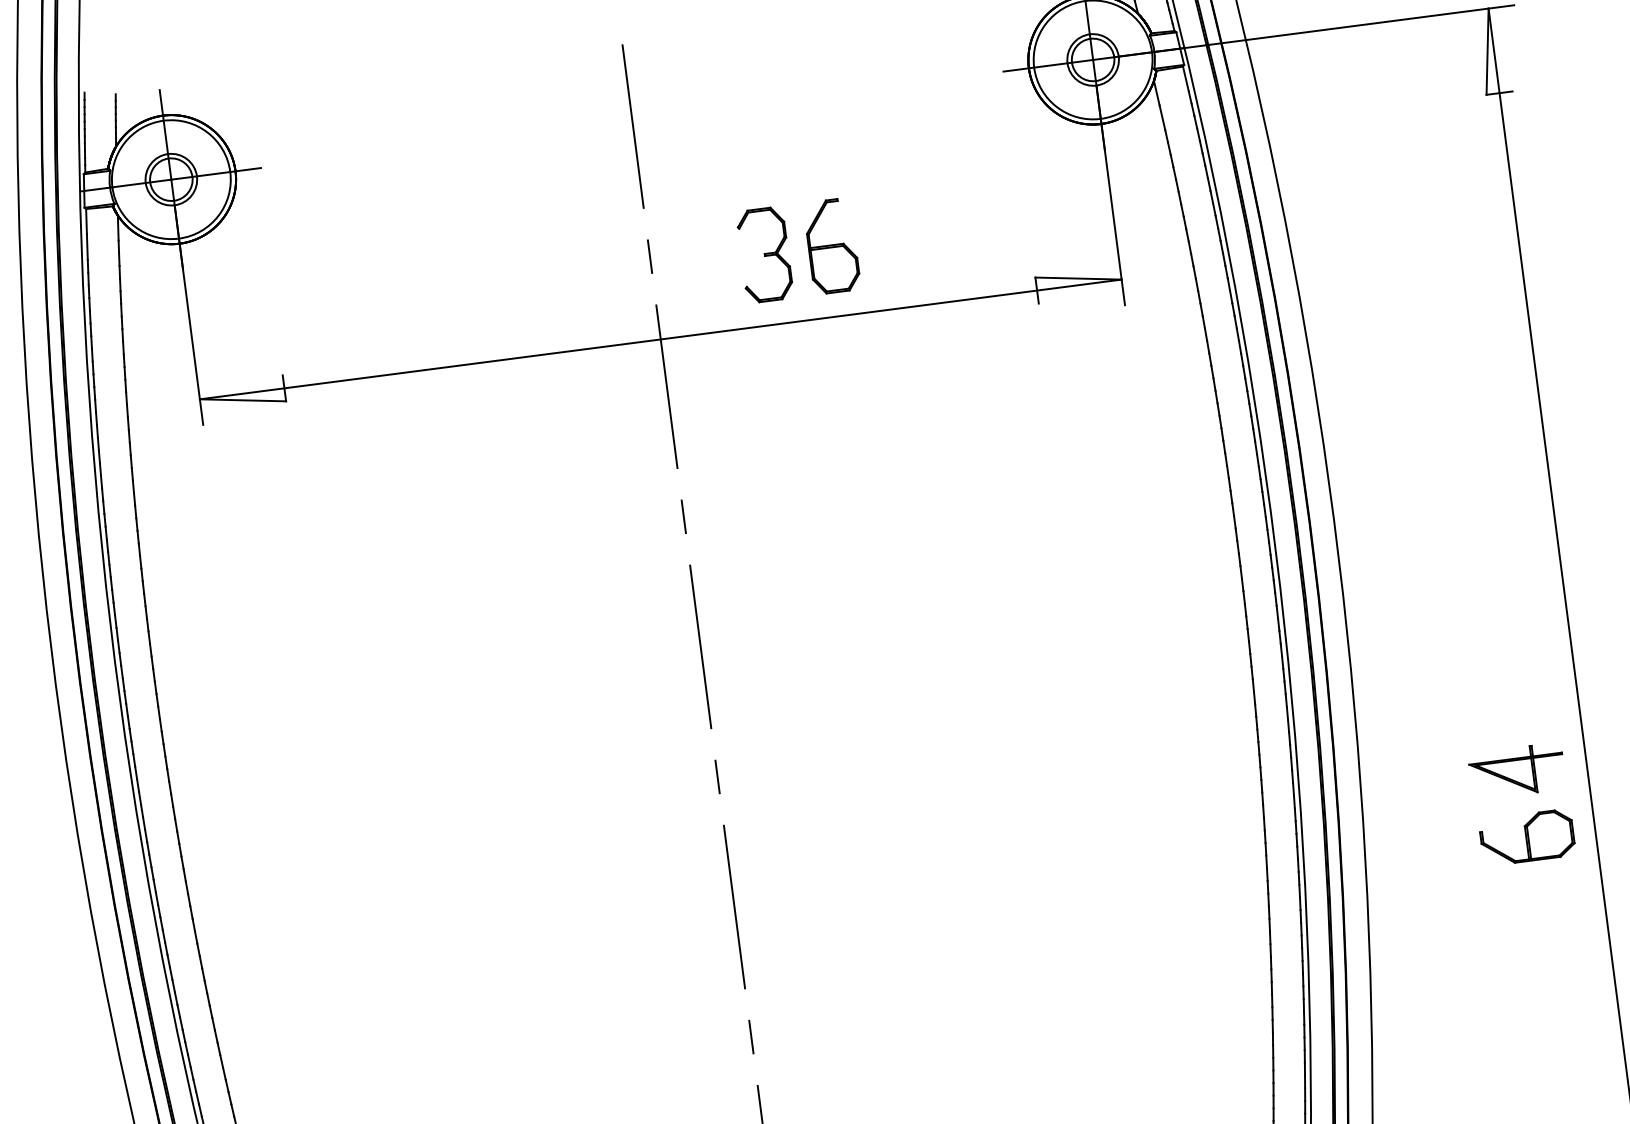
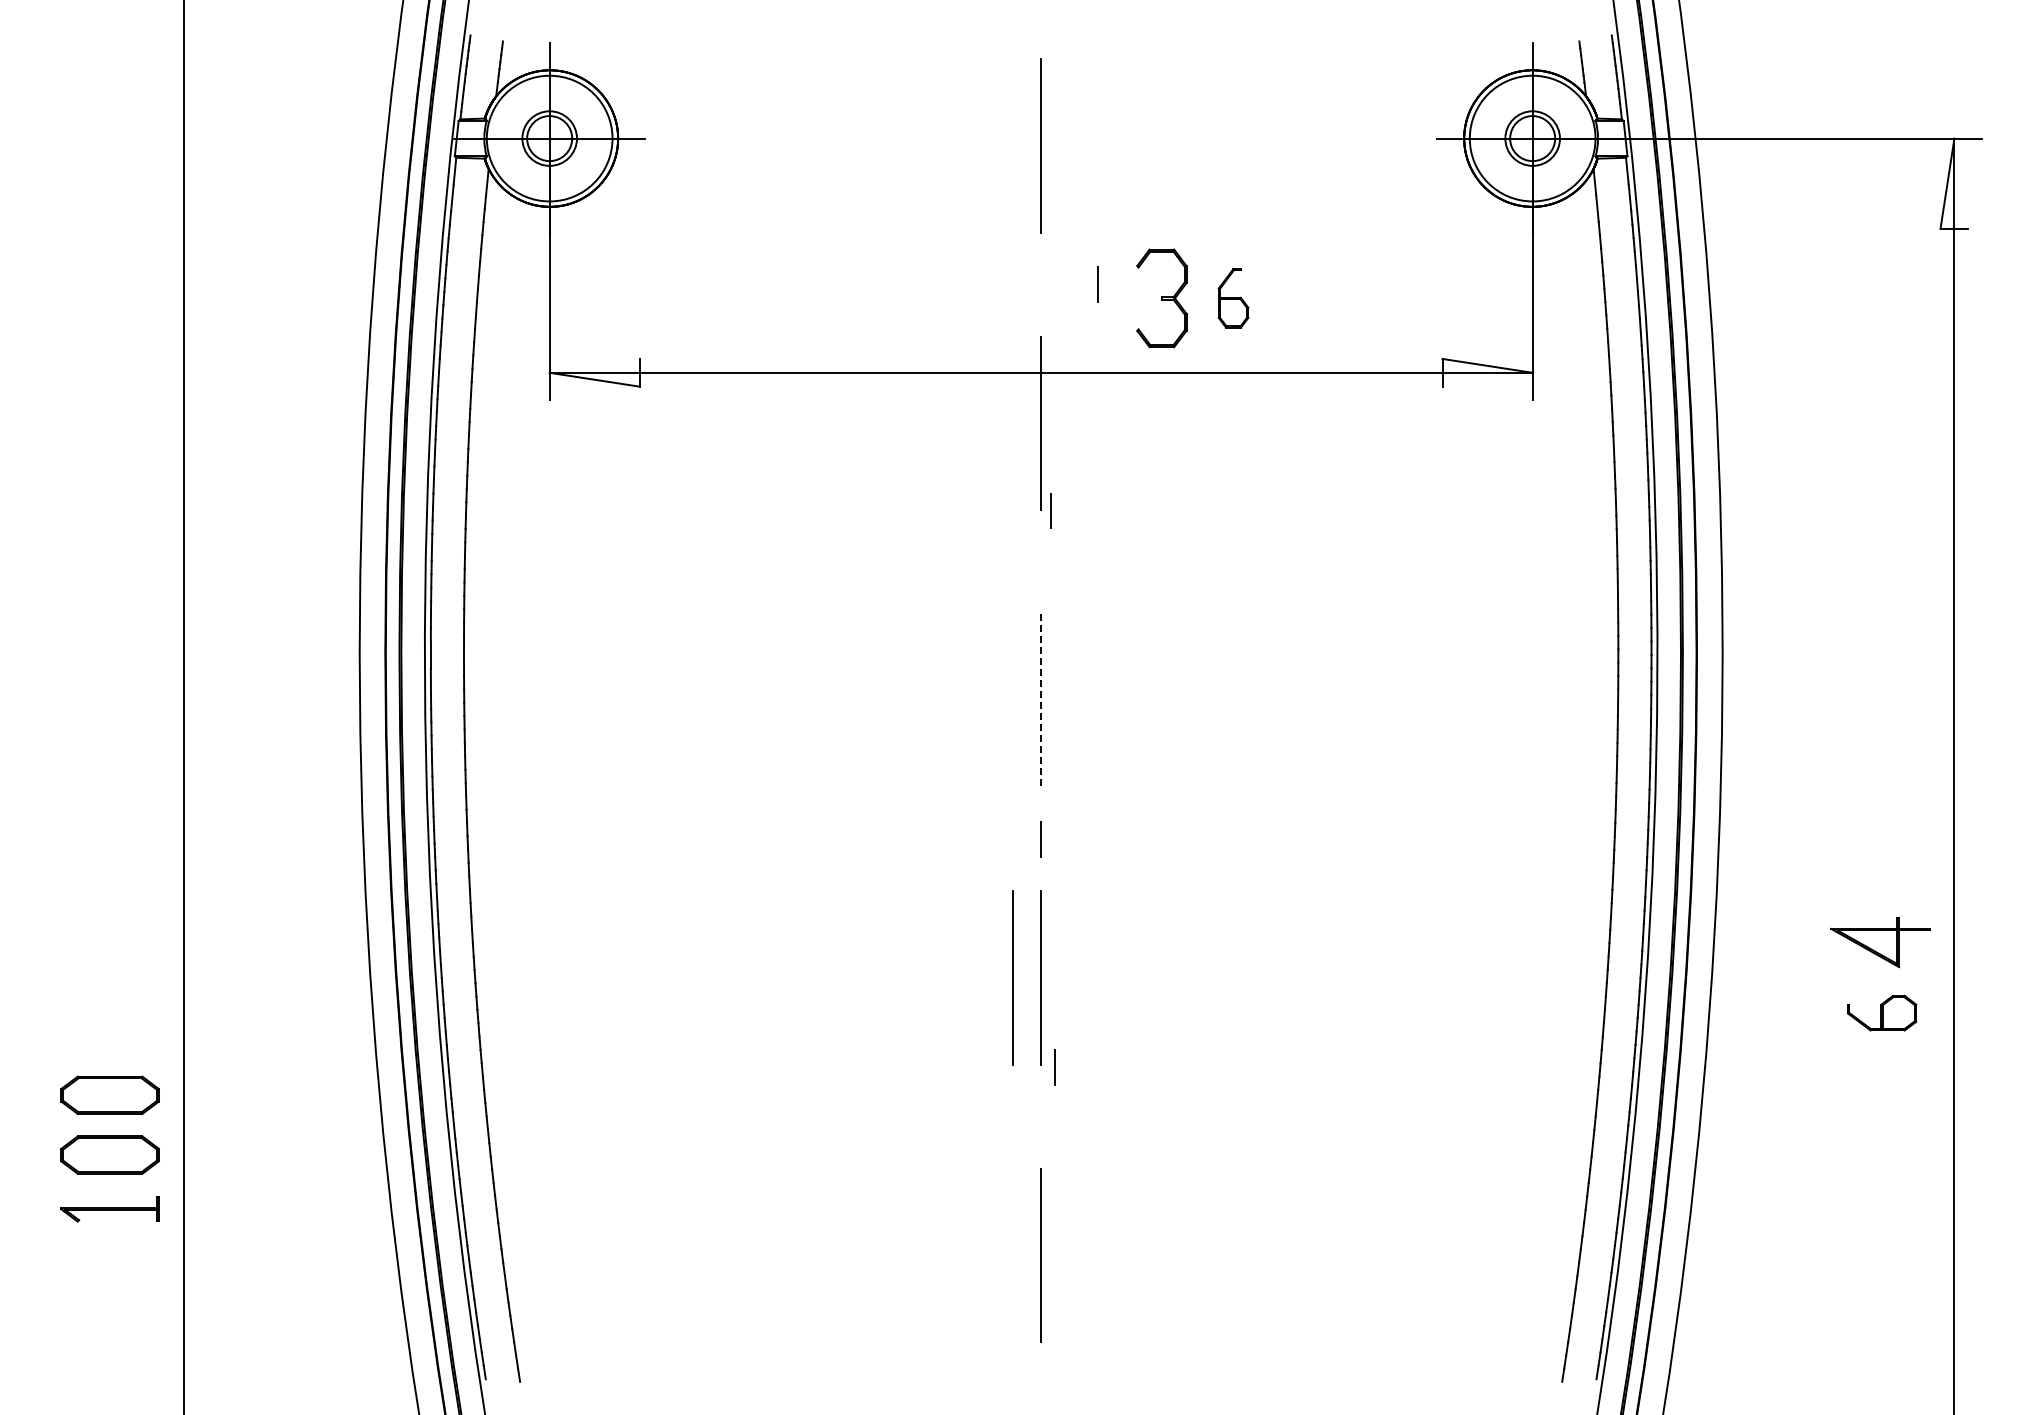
part: (832, 246) -> (1233, 298), size x0.6
line: (649, 256) -> (1097, 284), moved
line: (683, 516) -> (1050, 510), moved
line: (700, 646) -> (1041, 700), solid -> dashed
part: (1526, 836) -> (1881, 1012), size x0.7
line: (707, 909) -> (1012, 977), added
line: (750, 1036) -> (1054, 1067), moved

